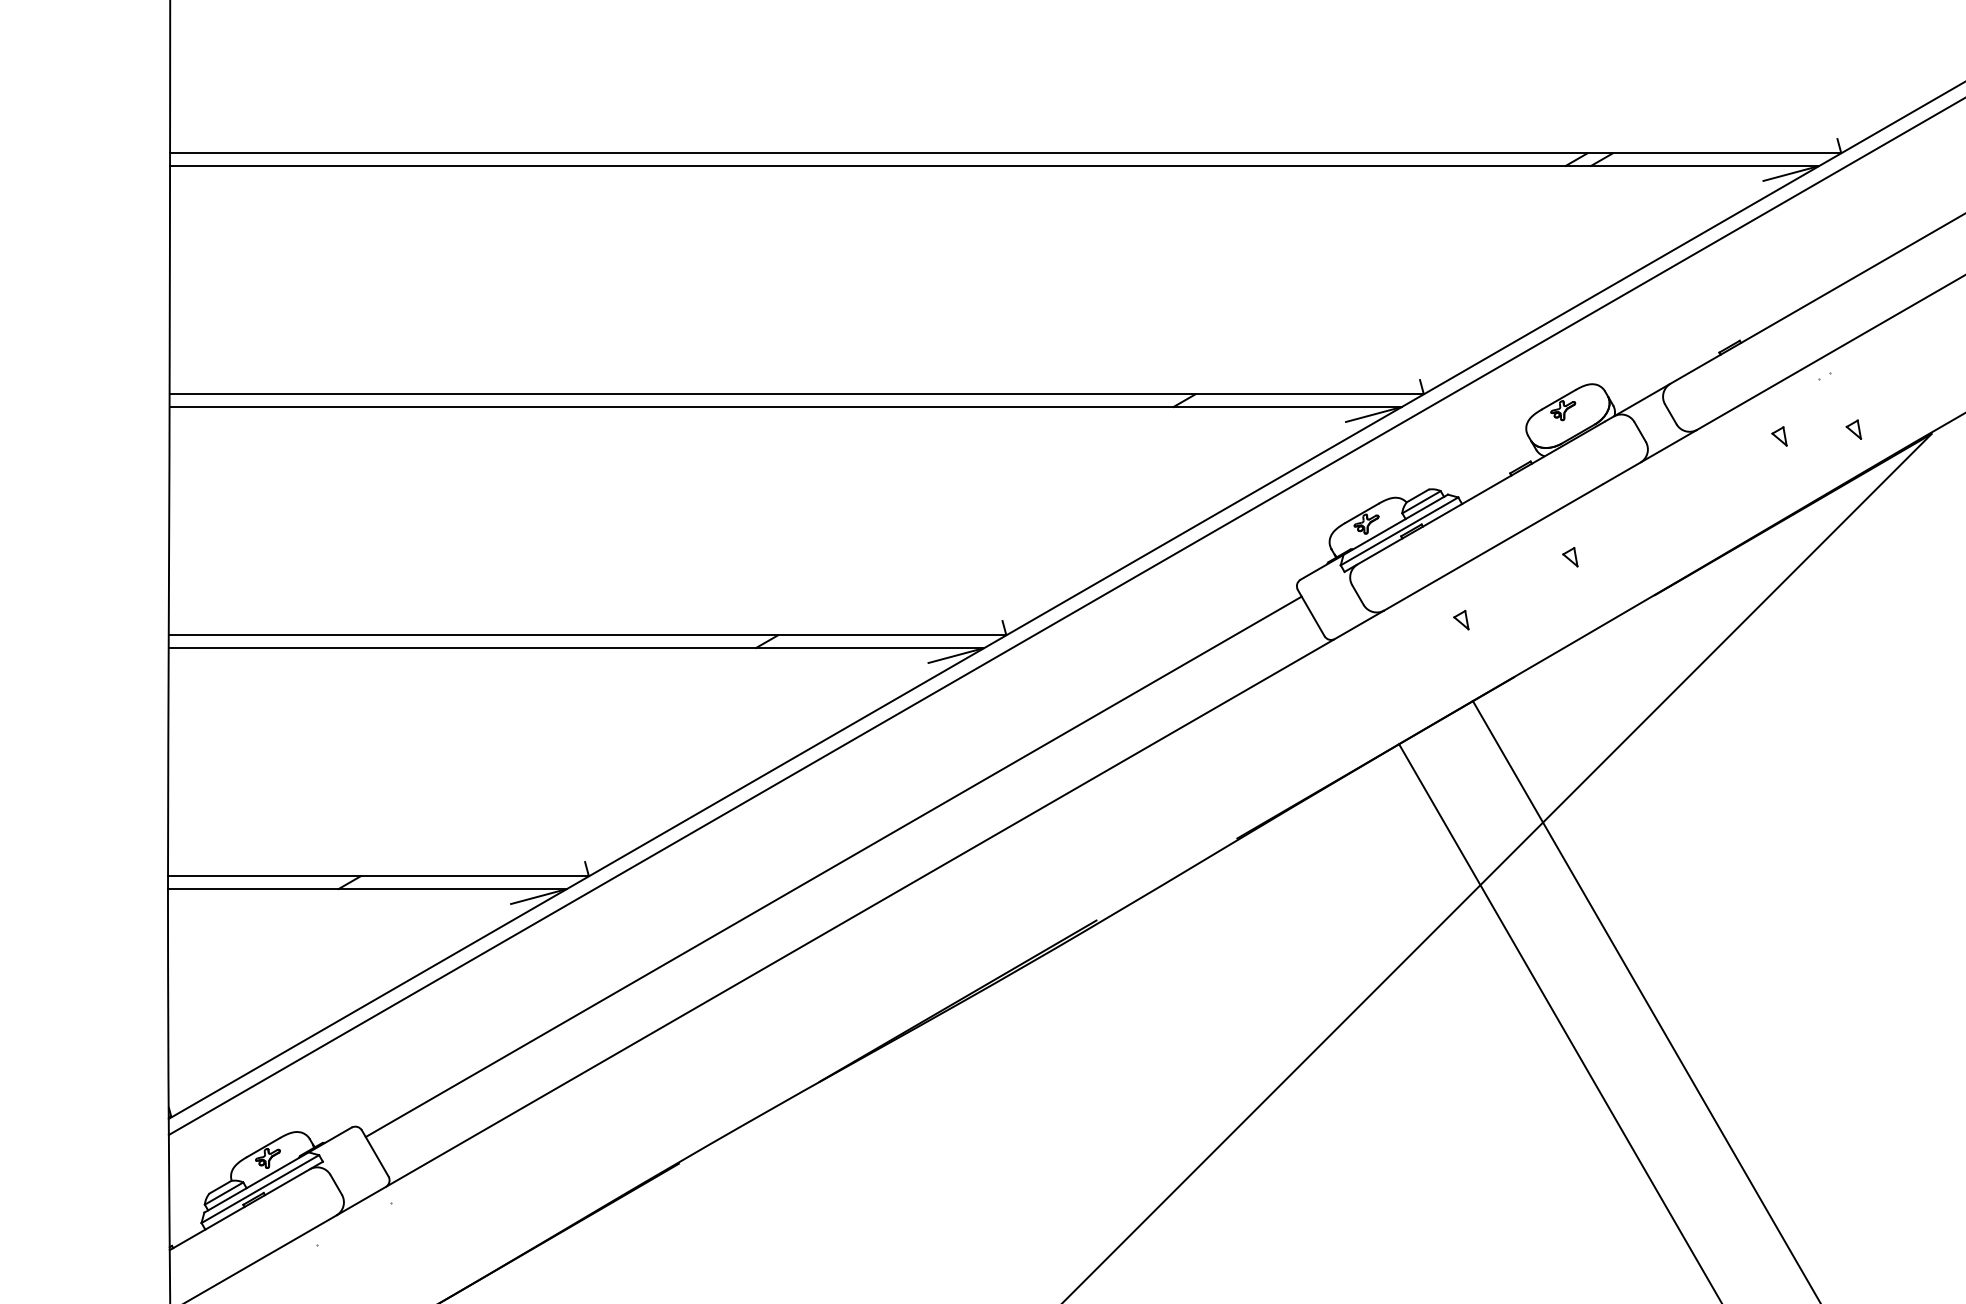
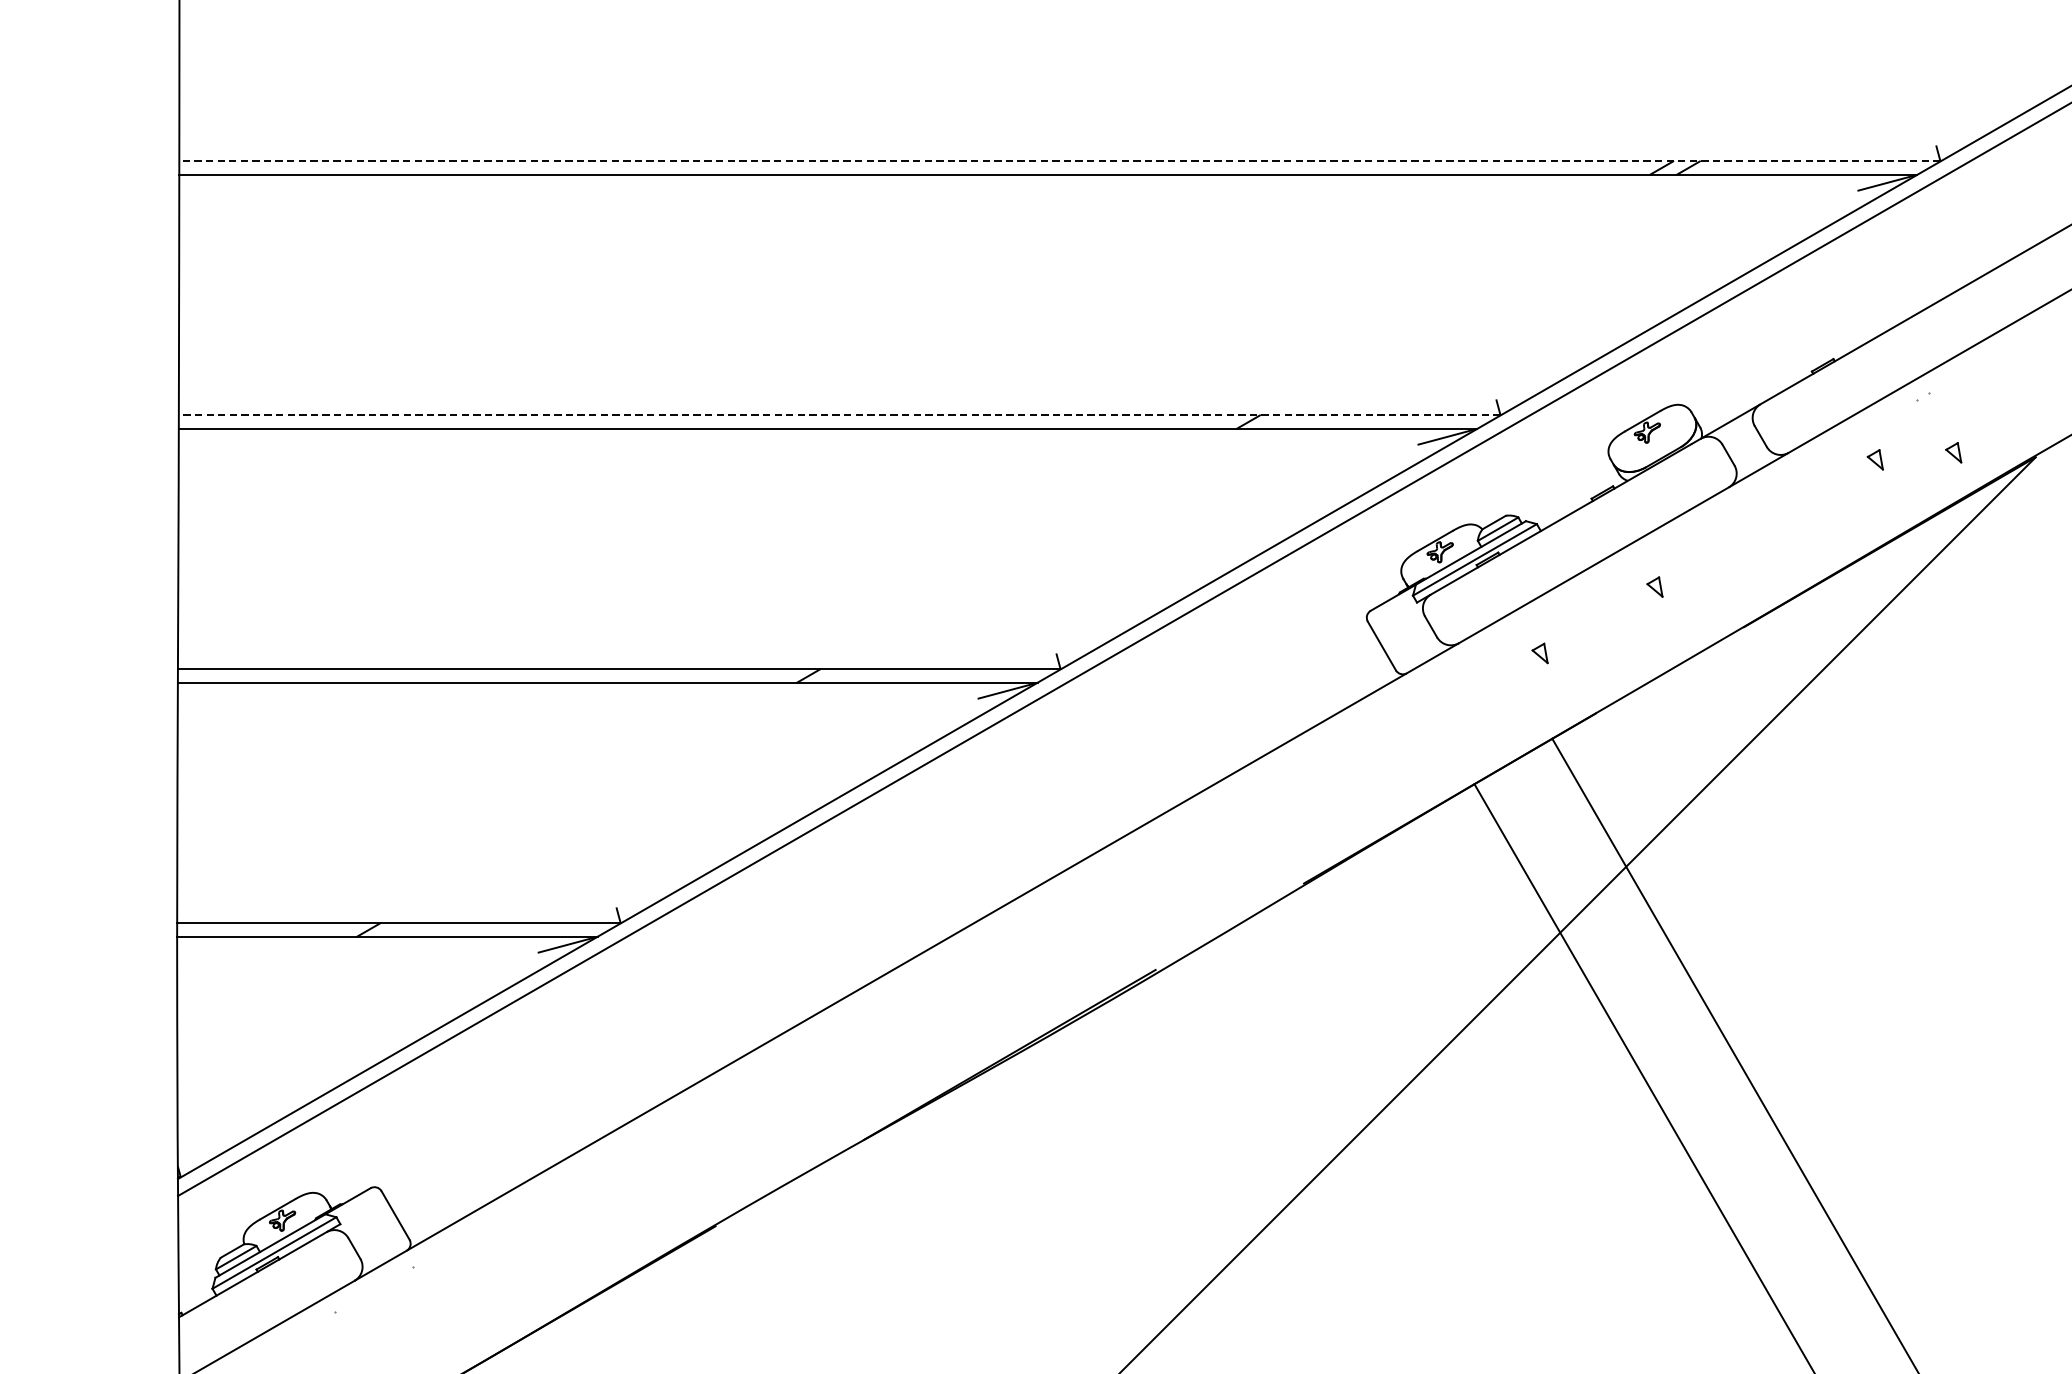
line: (1005, 153) -> (1059, 161), solid -> dashed
line: (796, 394) -> (839, 415), solid -> dashed
line: (833, 866) -> (878, 913), removed

